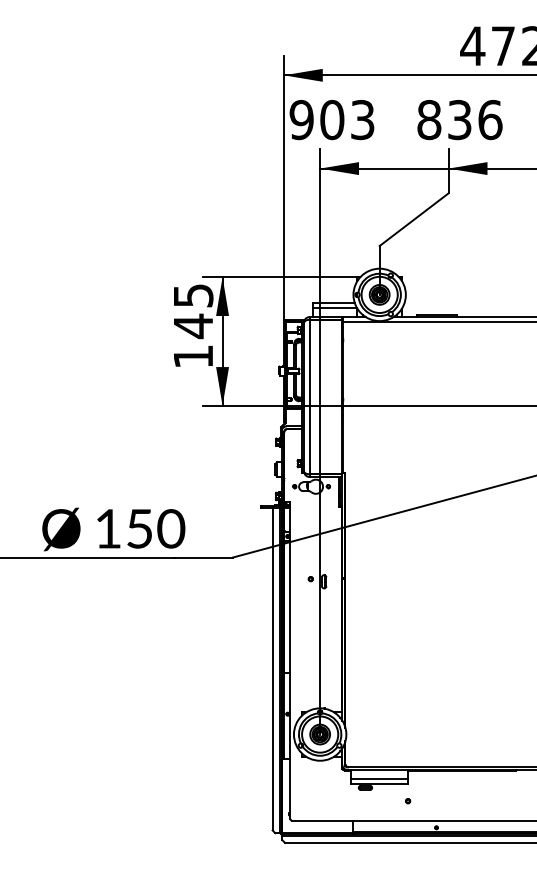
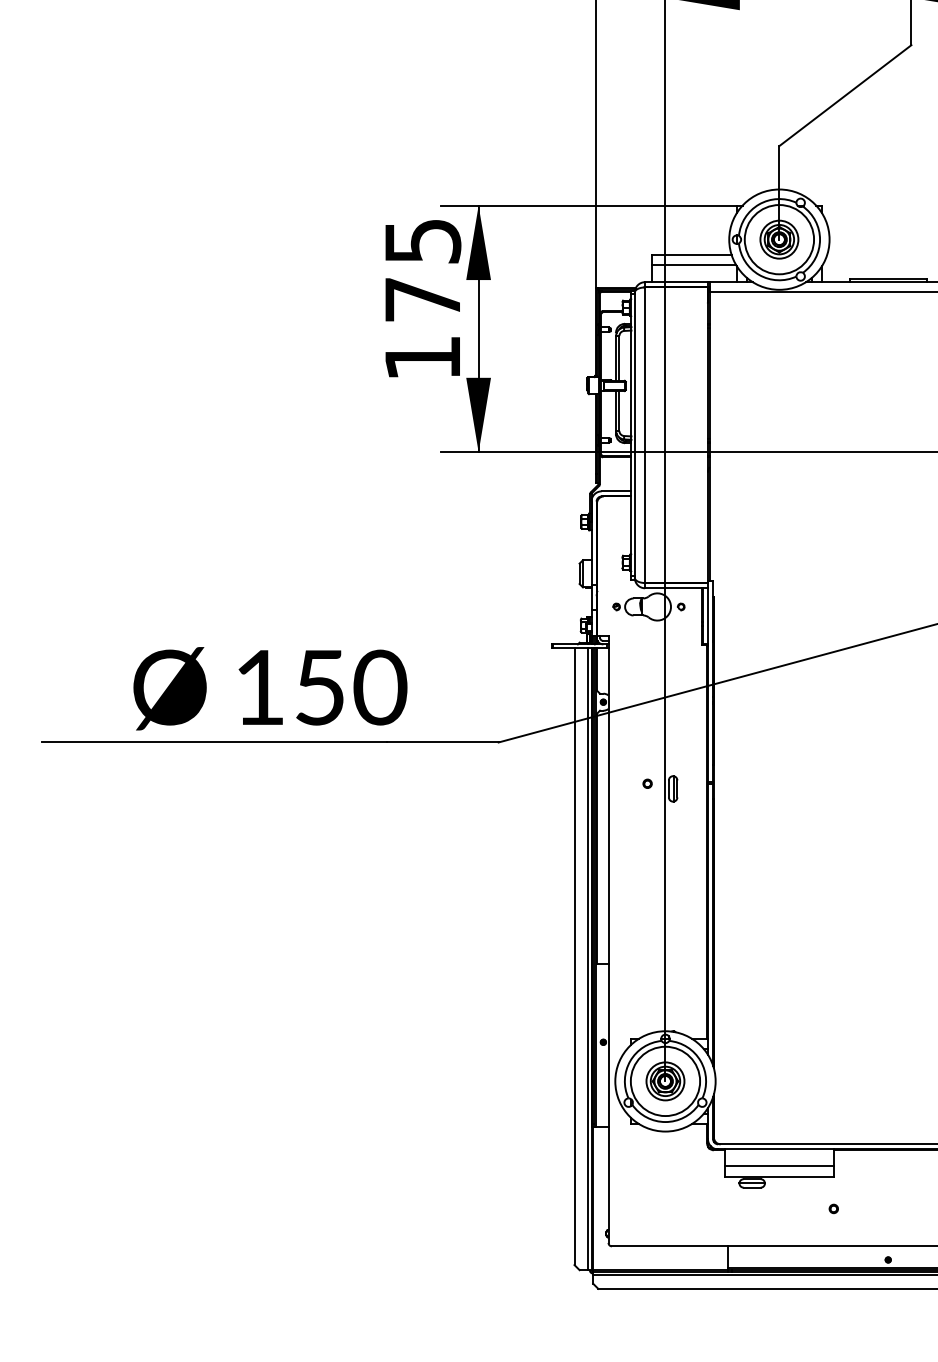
text: (193, 326) -> (422, 300), 145 -> 175

